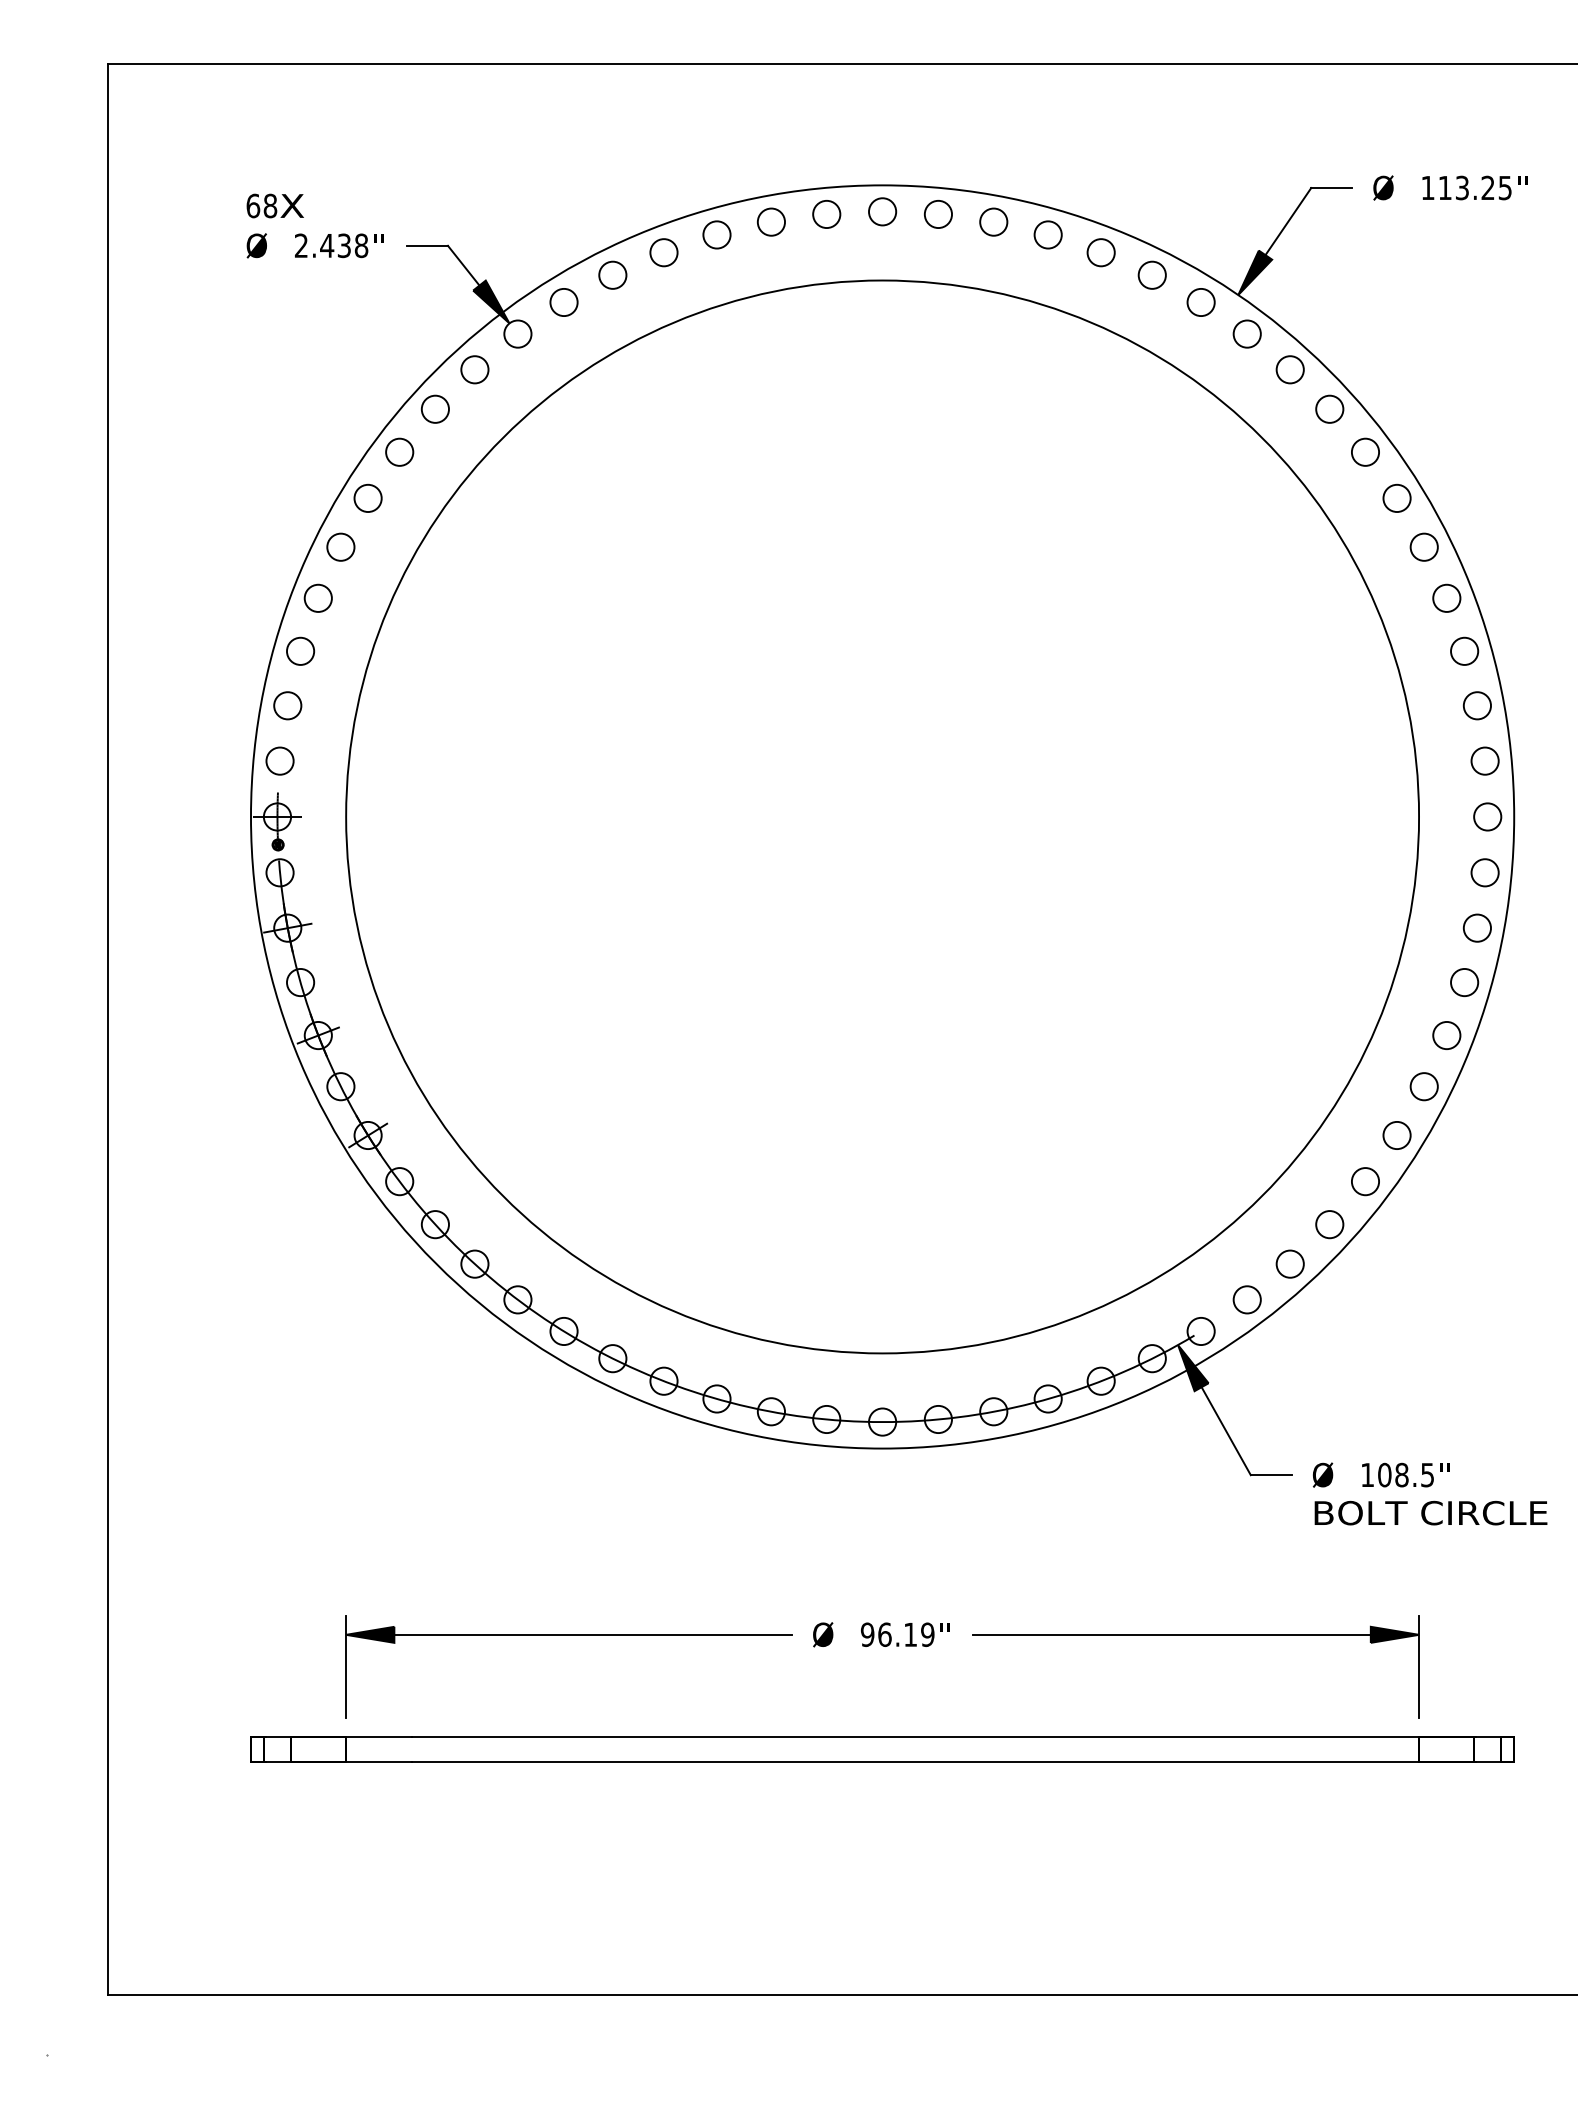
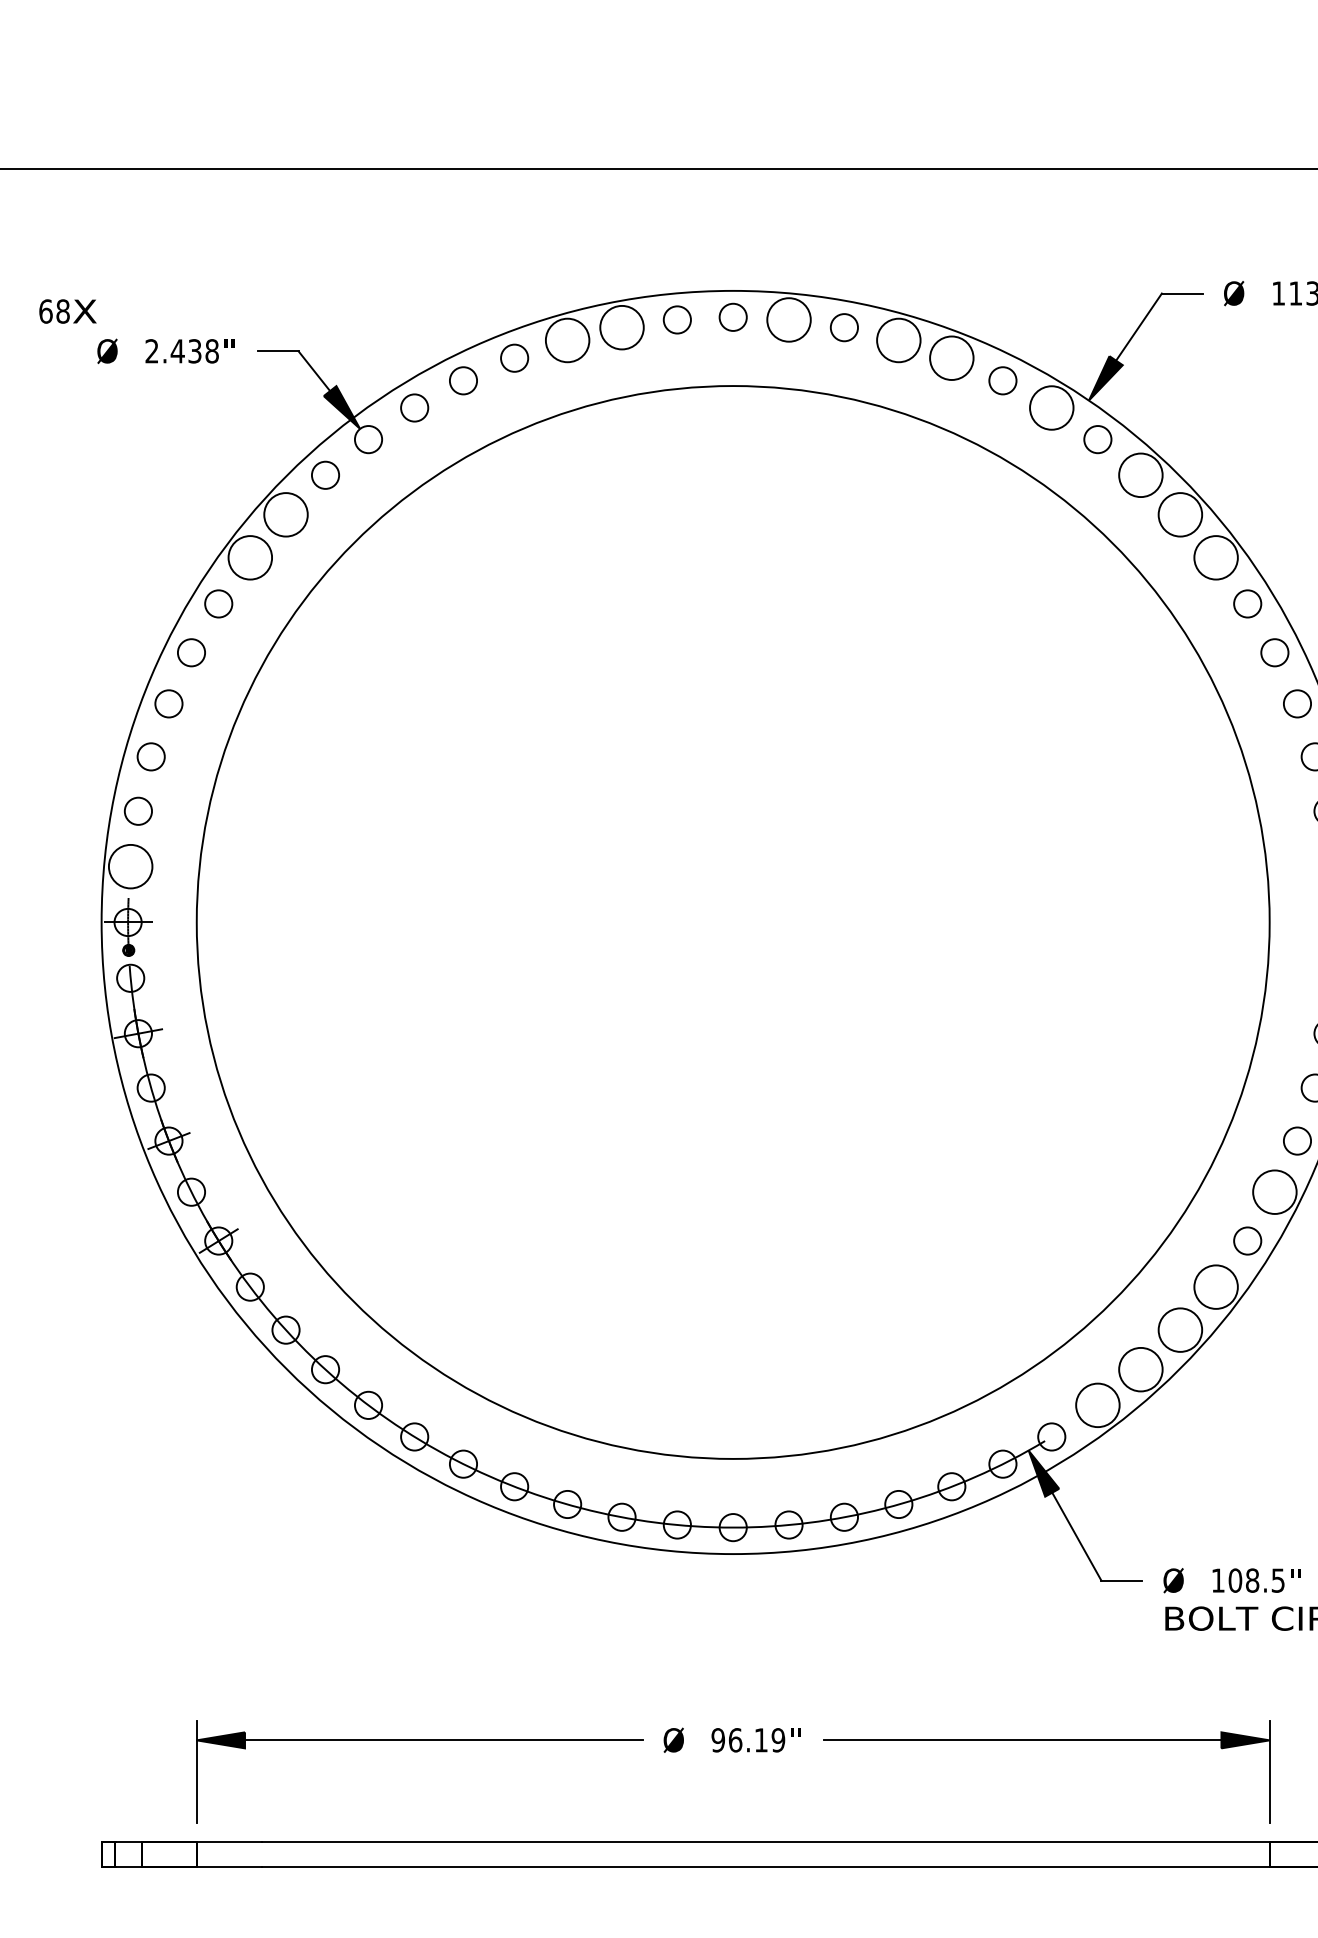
text: (274, 205) -> (67, 311), moved
circle: (938, 214) -> (789, 320), size x1.6
circle: (771, 221) -> (622, 327), size x1.6
circle: (716, 234) -> (567, 340), size x1.6
circle: (1047, 234) -> (898, 340), size x1.6
circle: (1100, 252) -> (951, 358), size x1.6
circle: (1200, 302) -> (1051, 408), size x1.6
circle: (1289, 369) -> (1140, 475), size x1.6
circle: (435, 408) -> (286, 514), size x1.6
circle: (1329, 408) -> (1180, 514), size x1.6
circle: (399, 451) -> (250, 557), size x1.6
circle: (1365, 451) -> (1216, 557), size x1.6
circle: (279, 760) -> (130, 866), size x1.6
circle: (1423, 1086) -> (1274, 1192), size x1.6
circle: (1365, 1181) -> (1216, 1287), size x1.6
circle: (1329, 1224) -> (1180, 1330), size x1.6
circle: (1289, 1263) -> (1140, 1369), size x1.6
circle: (1246, 1299) -> (1097, 1405), size x1.6

